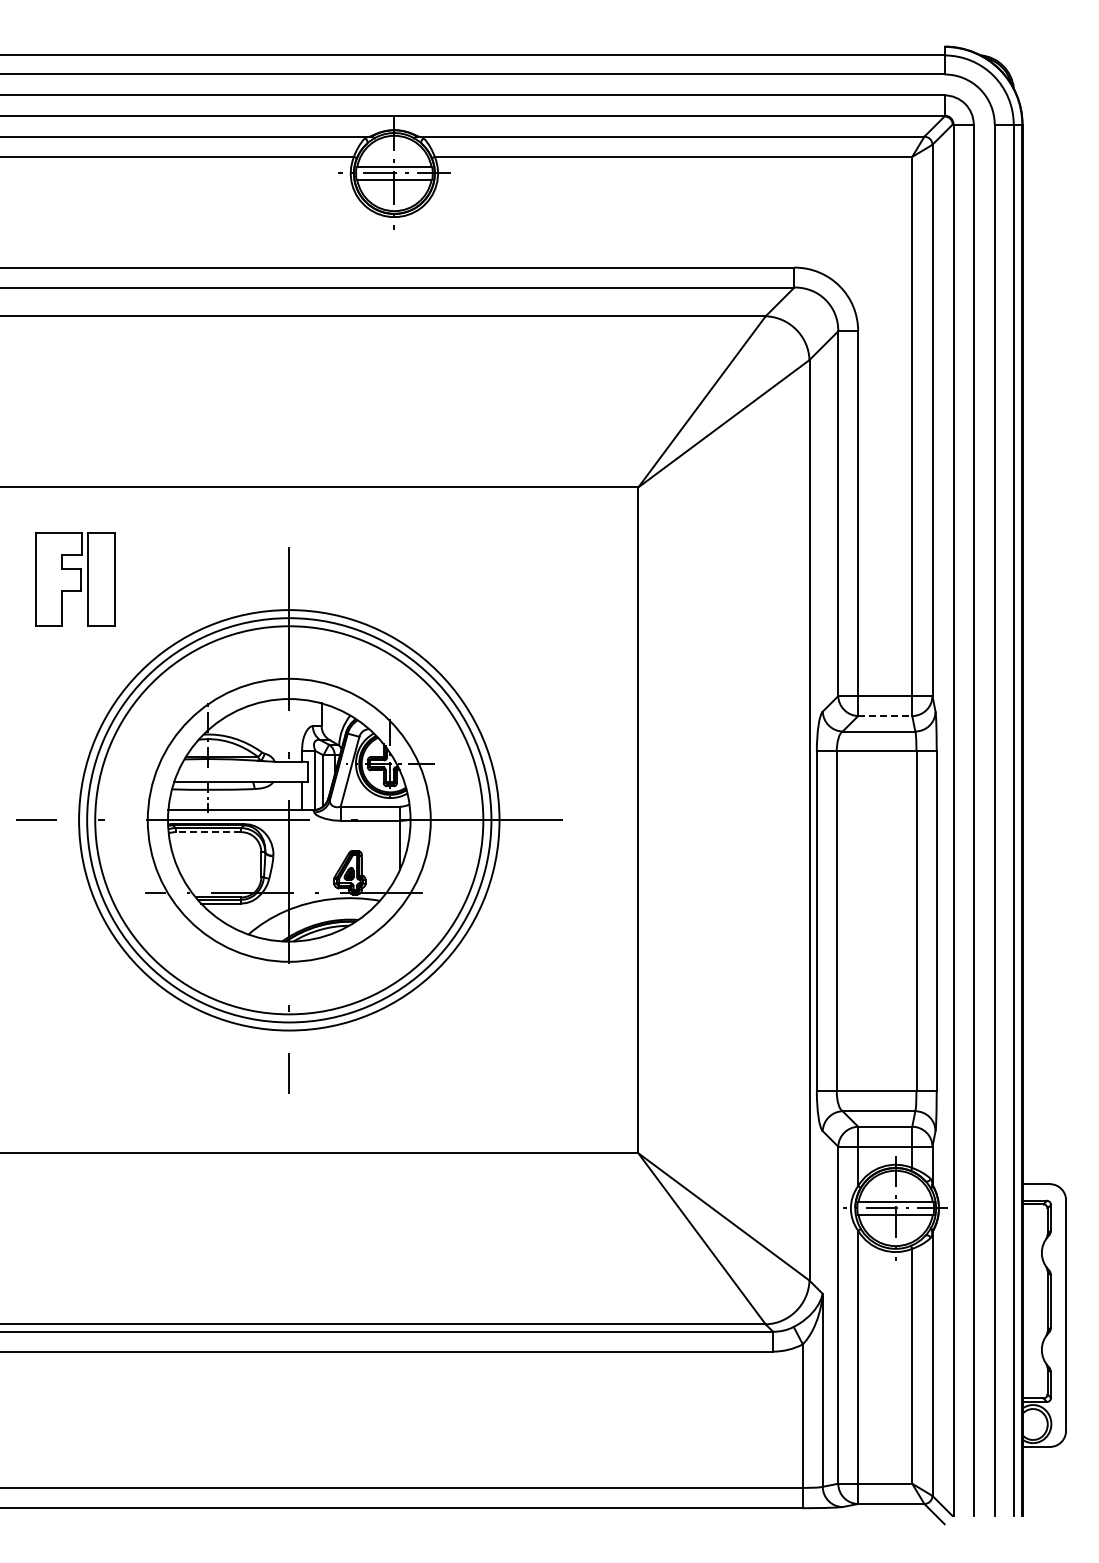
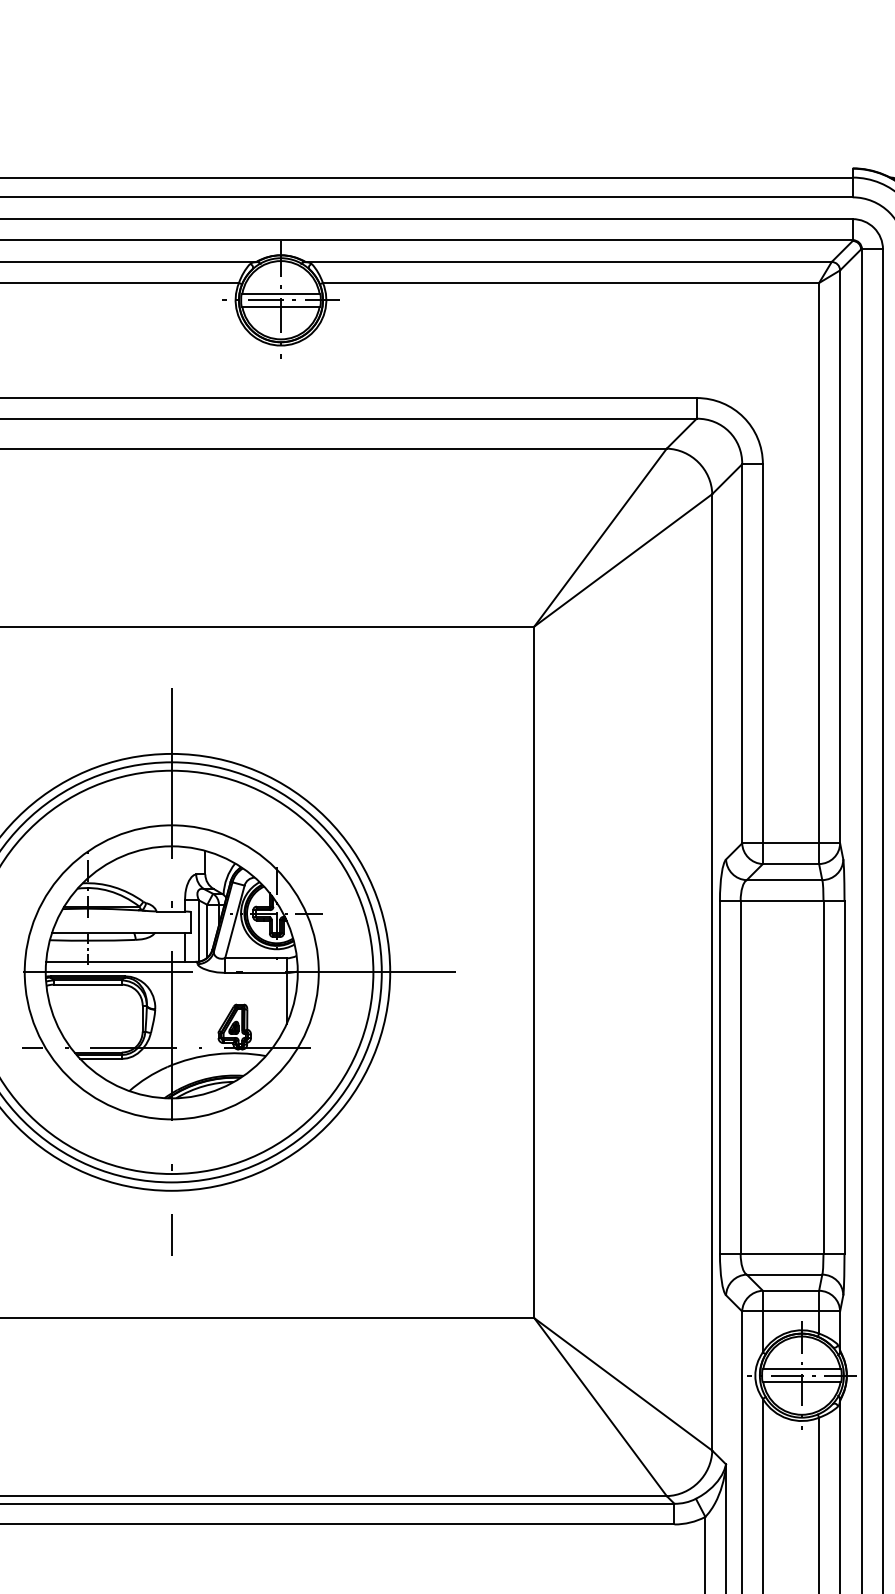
line: (885, 716) -> (791, 864), dashed -> solid
line: (208, 832) -> (87, 985), dashed -> solid

